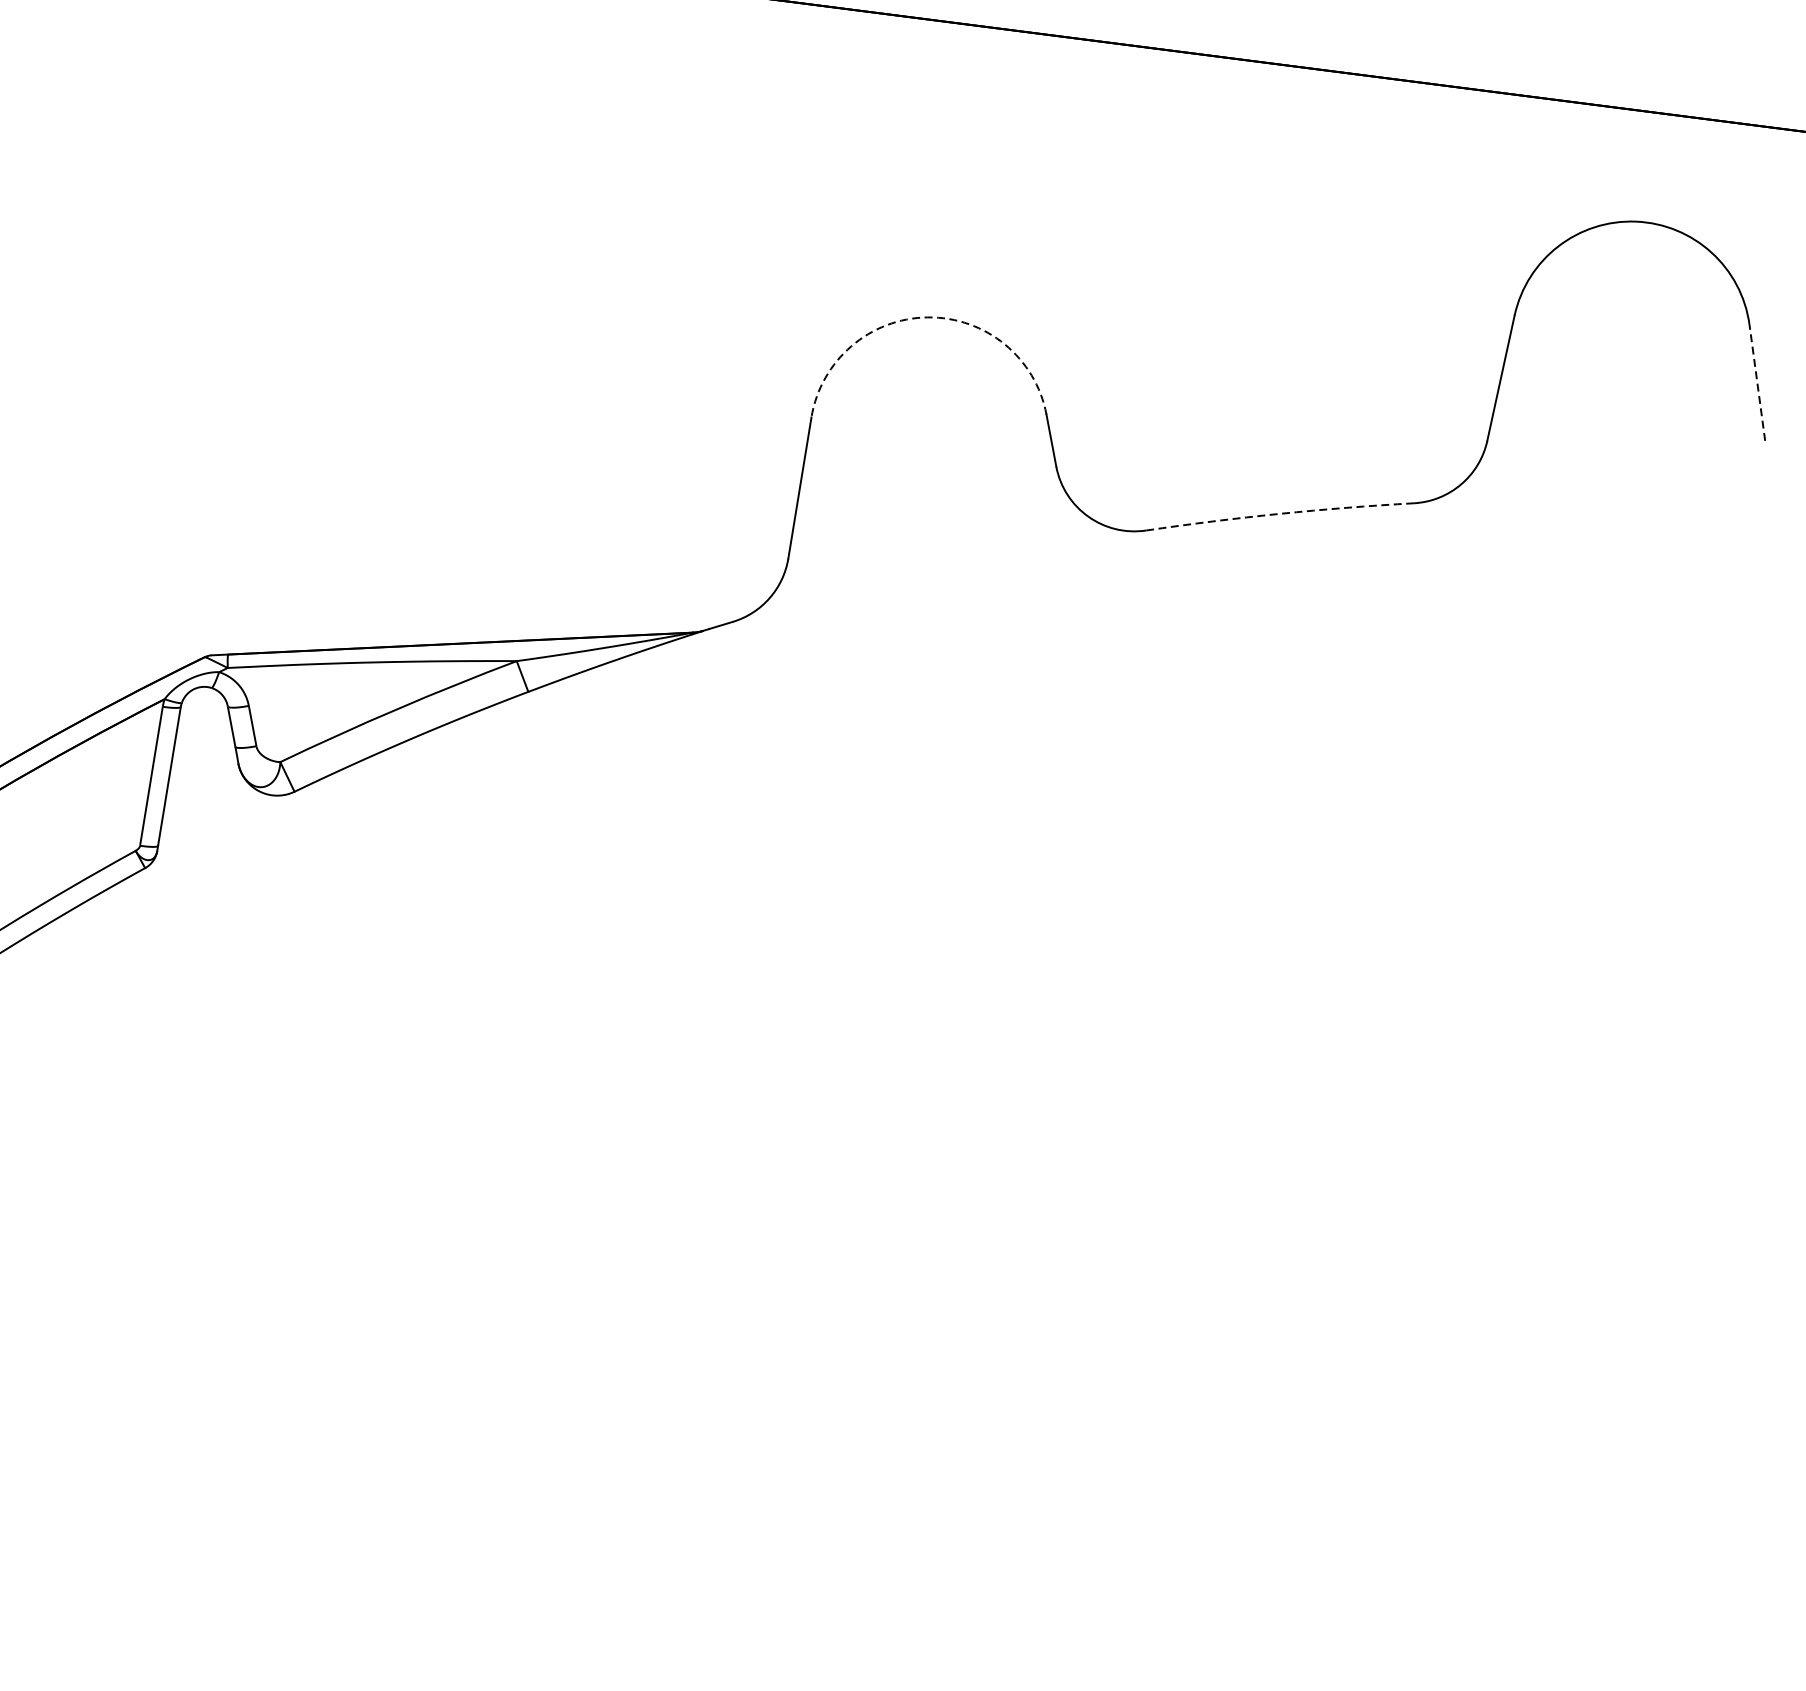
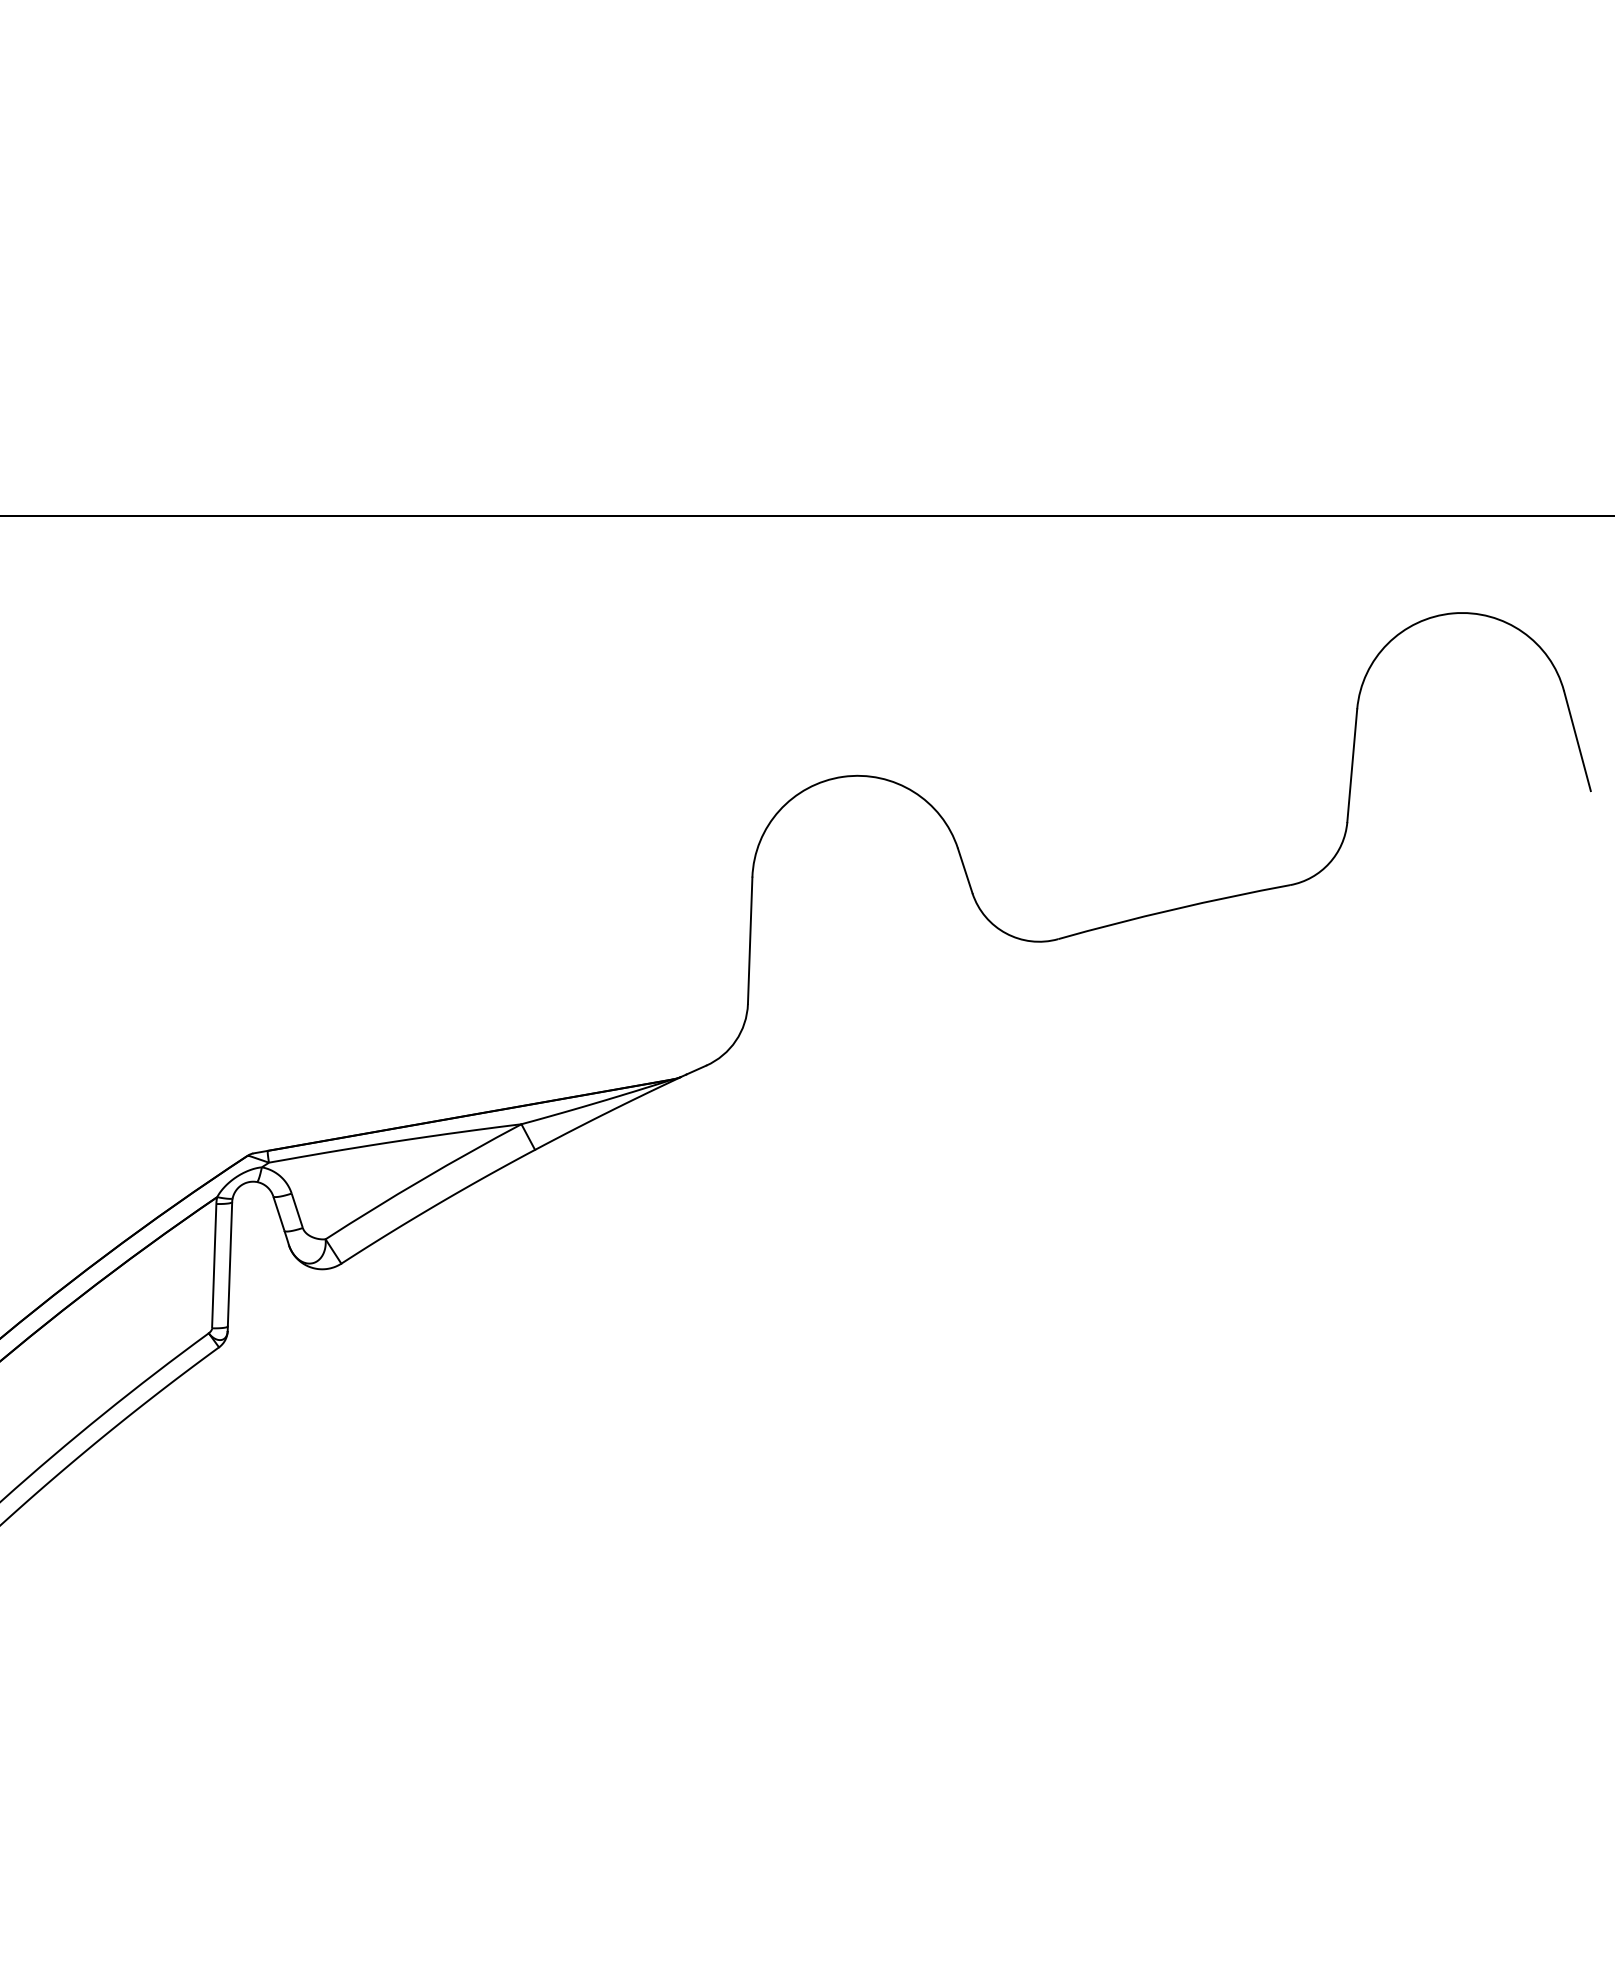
arc: (928, 317) -> (843, 776), dashed -> solid
line: (1757, 383) -> (1577, 741), dashed -> solid
arc: (1279, 513) -> (1173, 909), dashed -> solid

